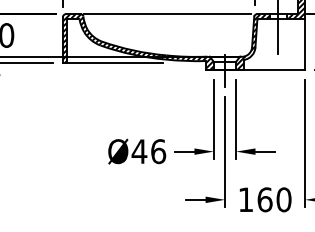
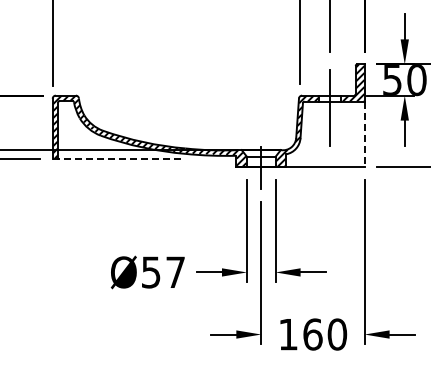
line: (167, 14) -> (187, 95), removed
line: (305, 44) -> (364, 134), solid -> dashed
line: (113, 63) -> (117, 158), solid -> dashed
text: (149, 151) -> (163, 272), Ø46 -> Ø57

